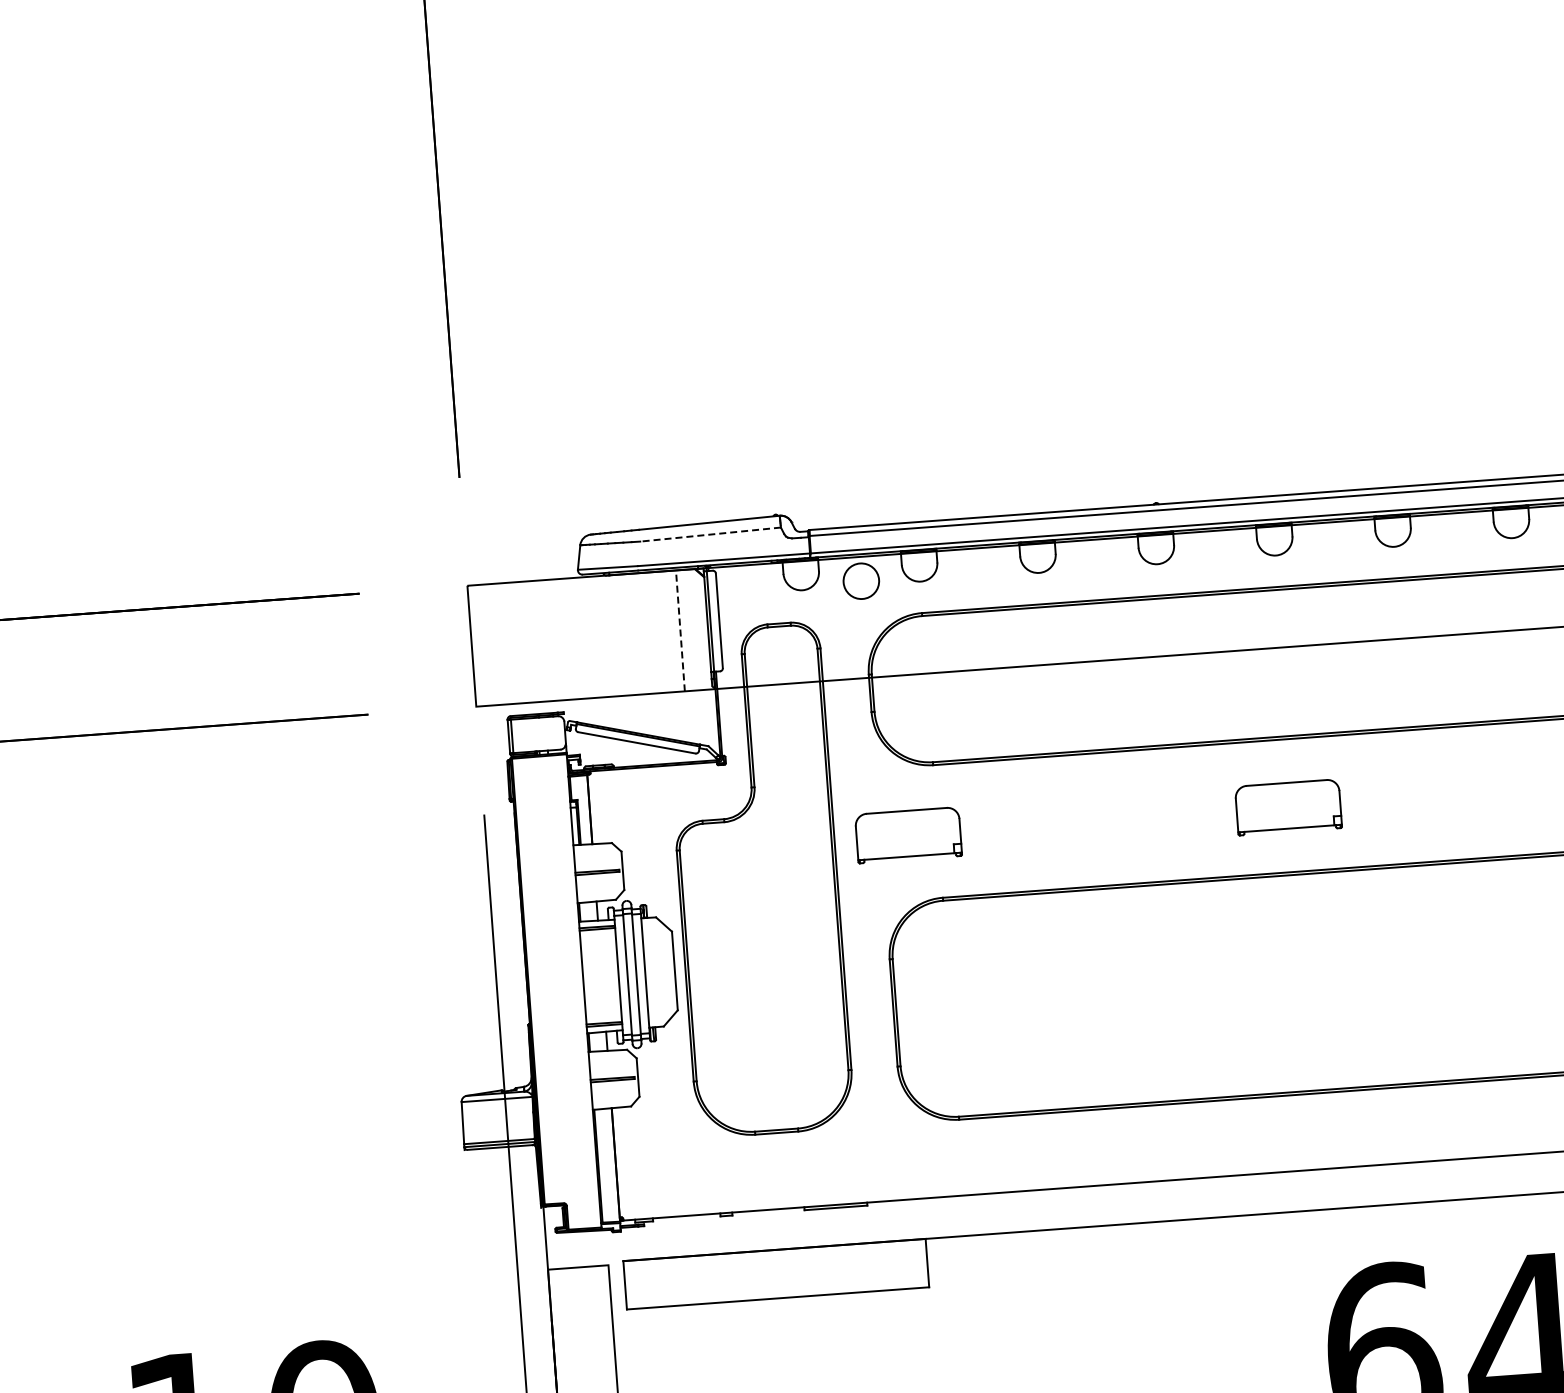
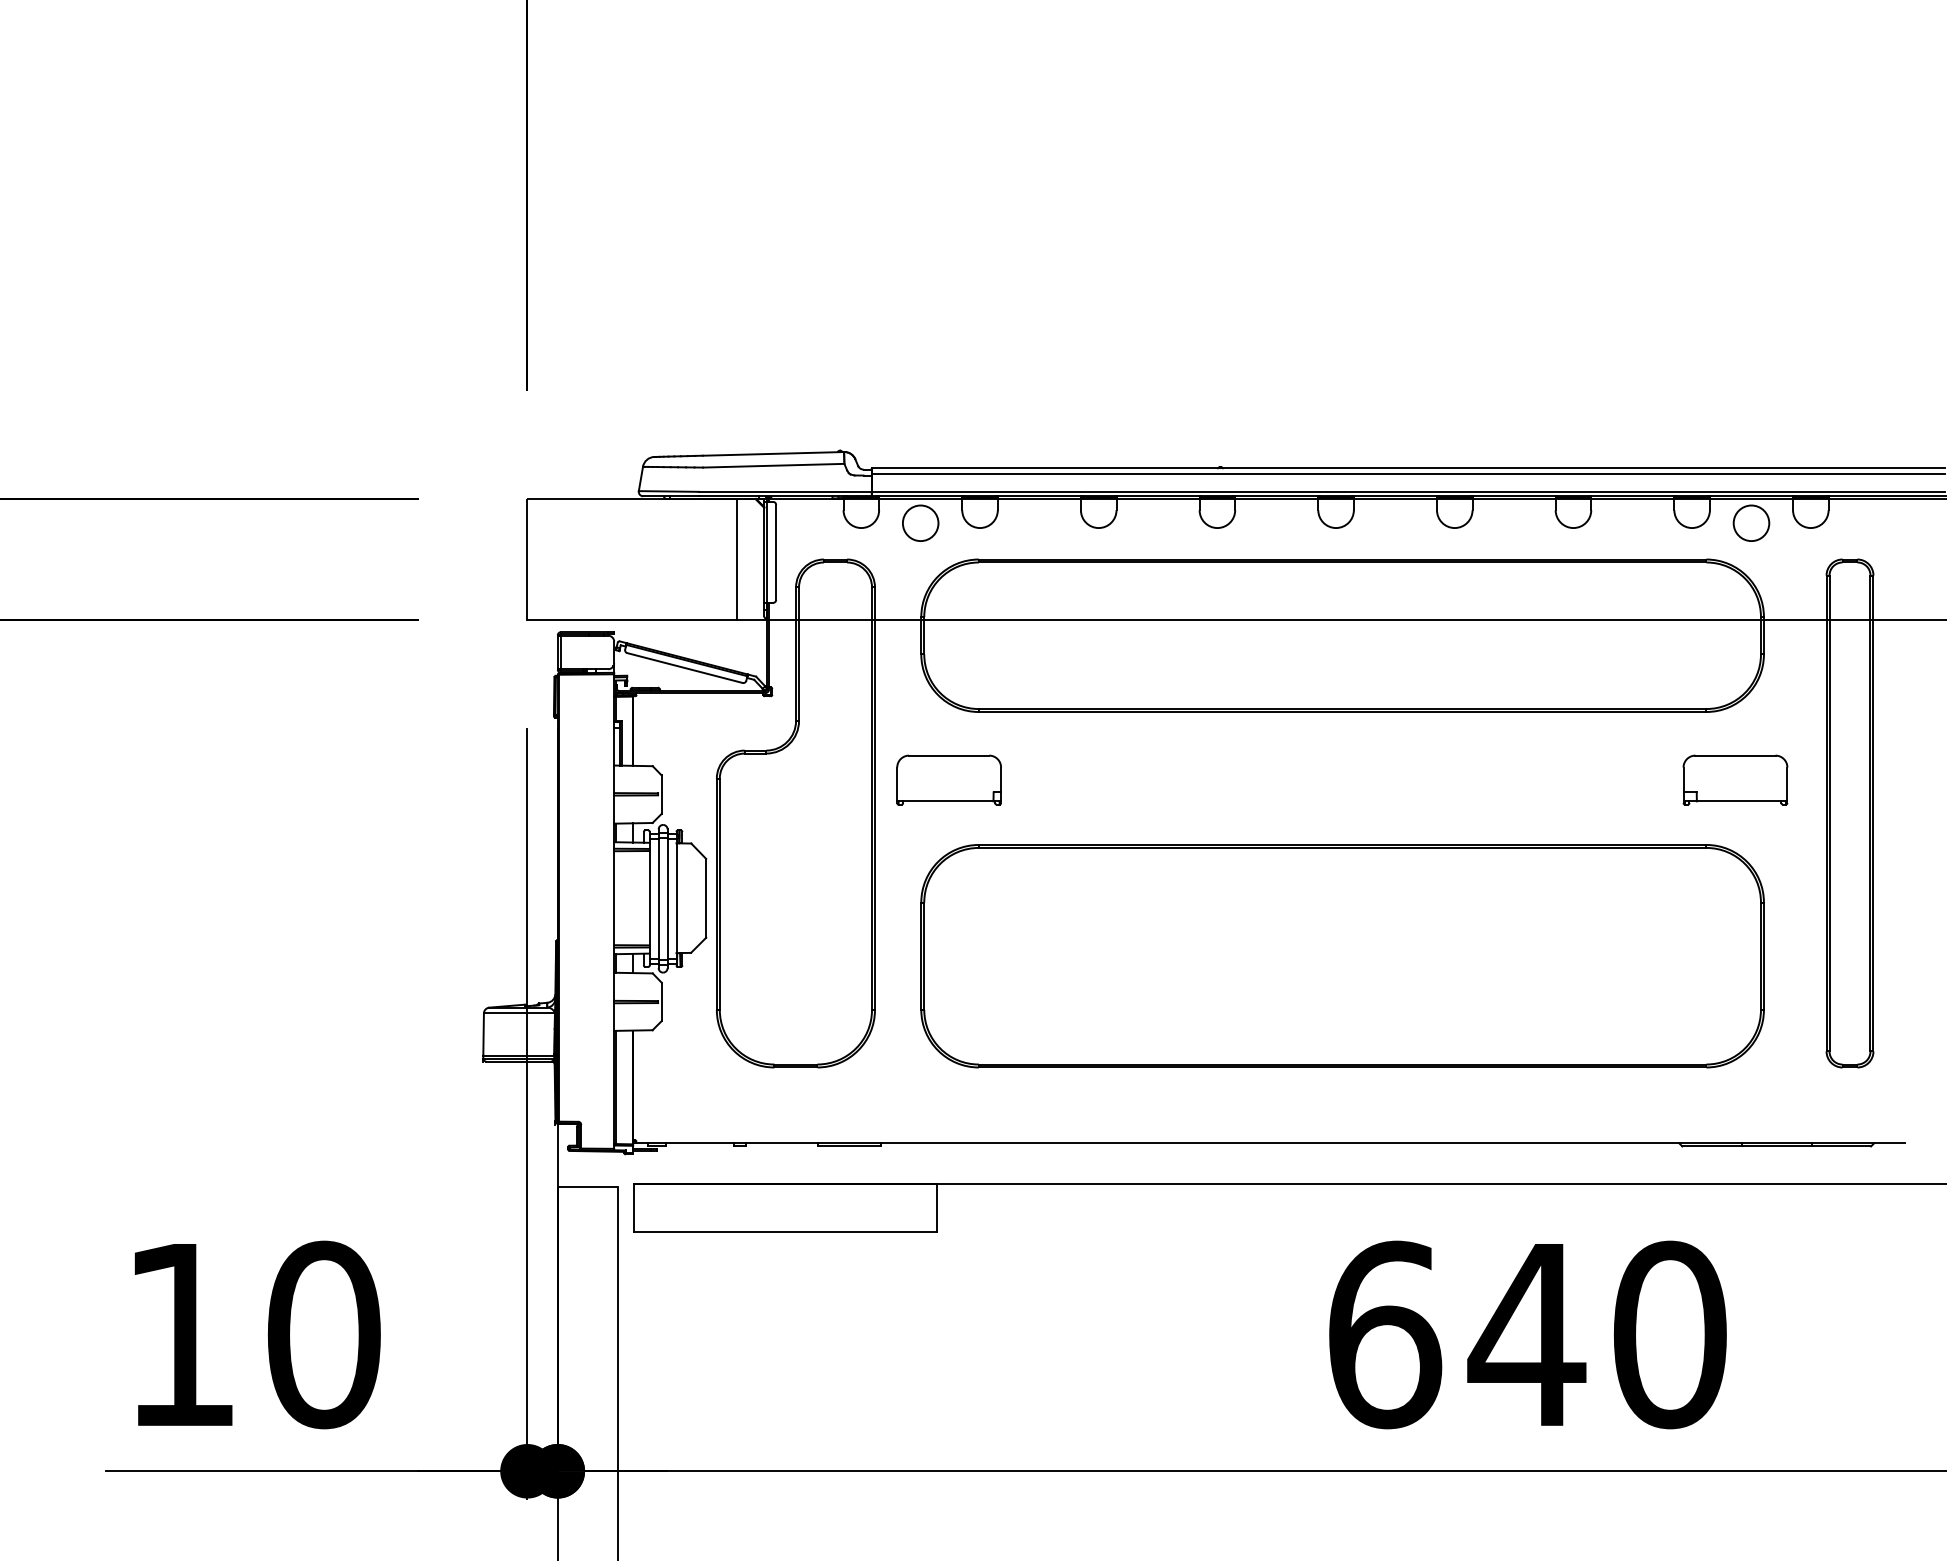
line: (710, 534) -> (773, 465), dashed -> solid
line: (680, 630) -> (736, 559), dashed -> solid
part: (1287, 806) -> (1329, 779), removed

